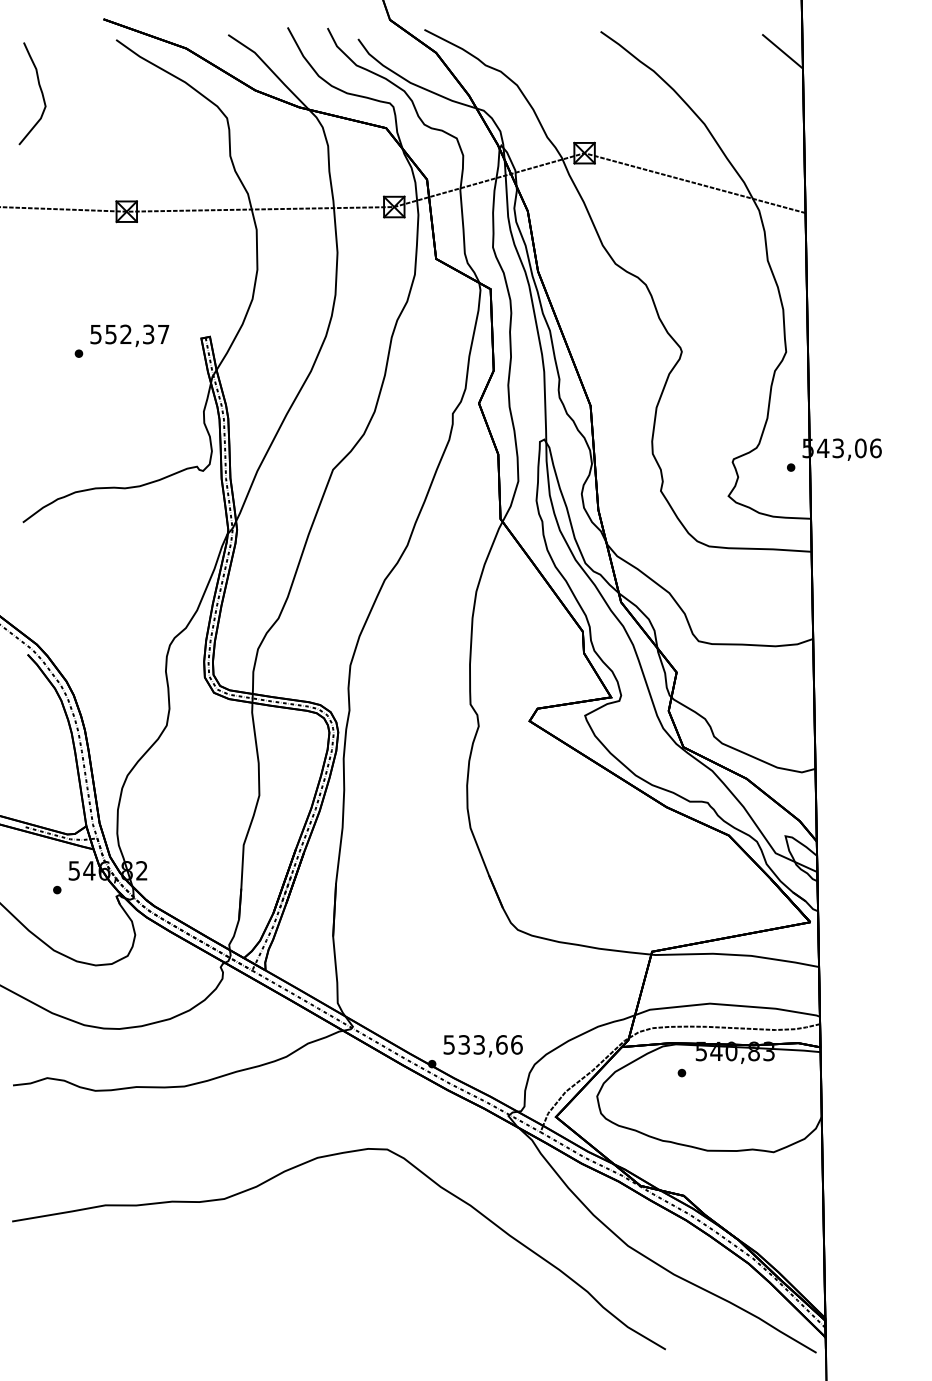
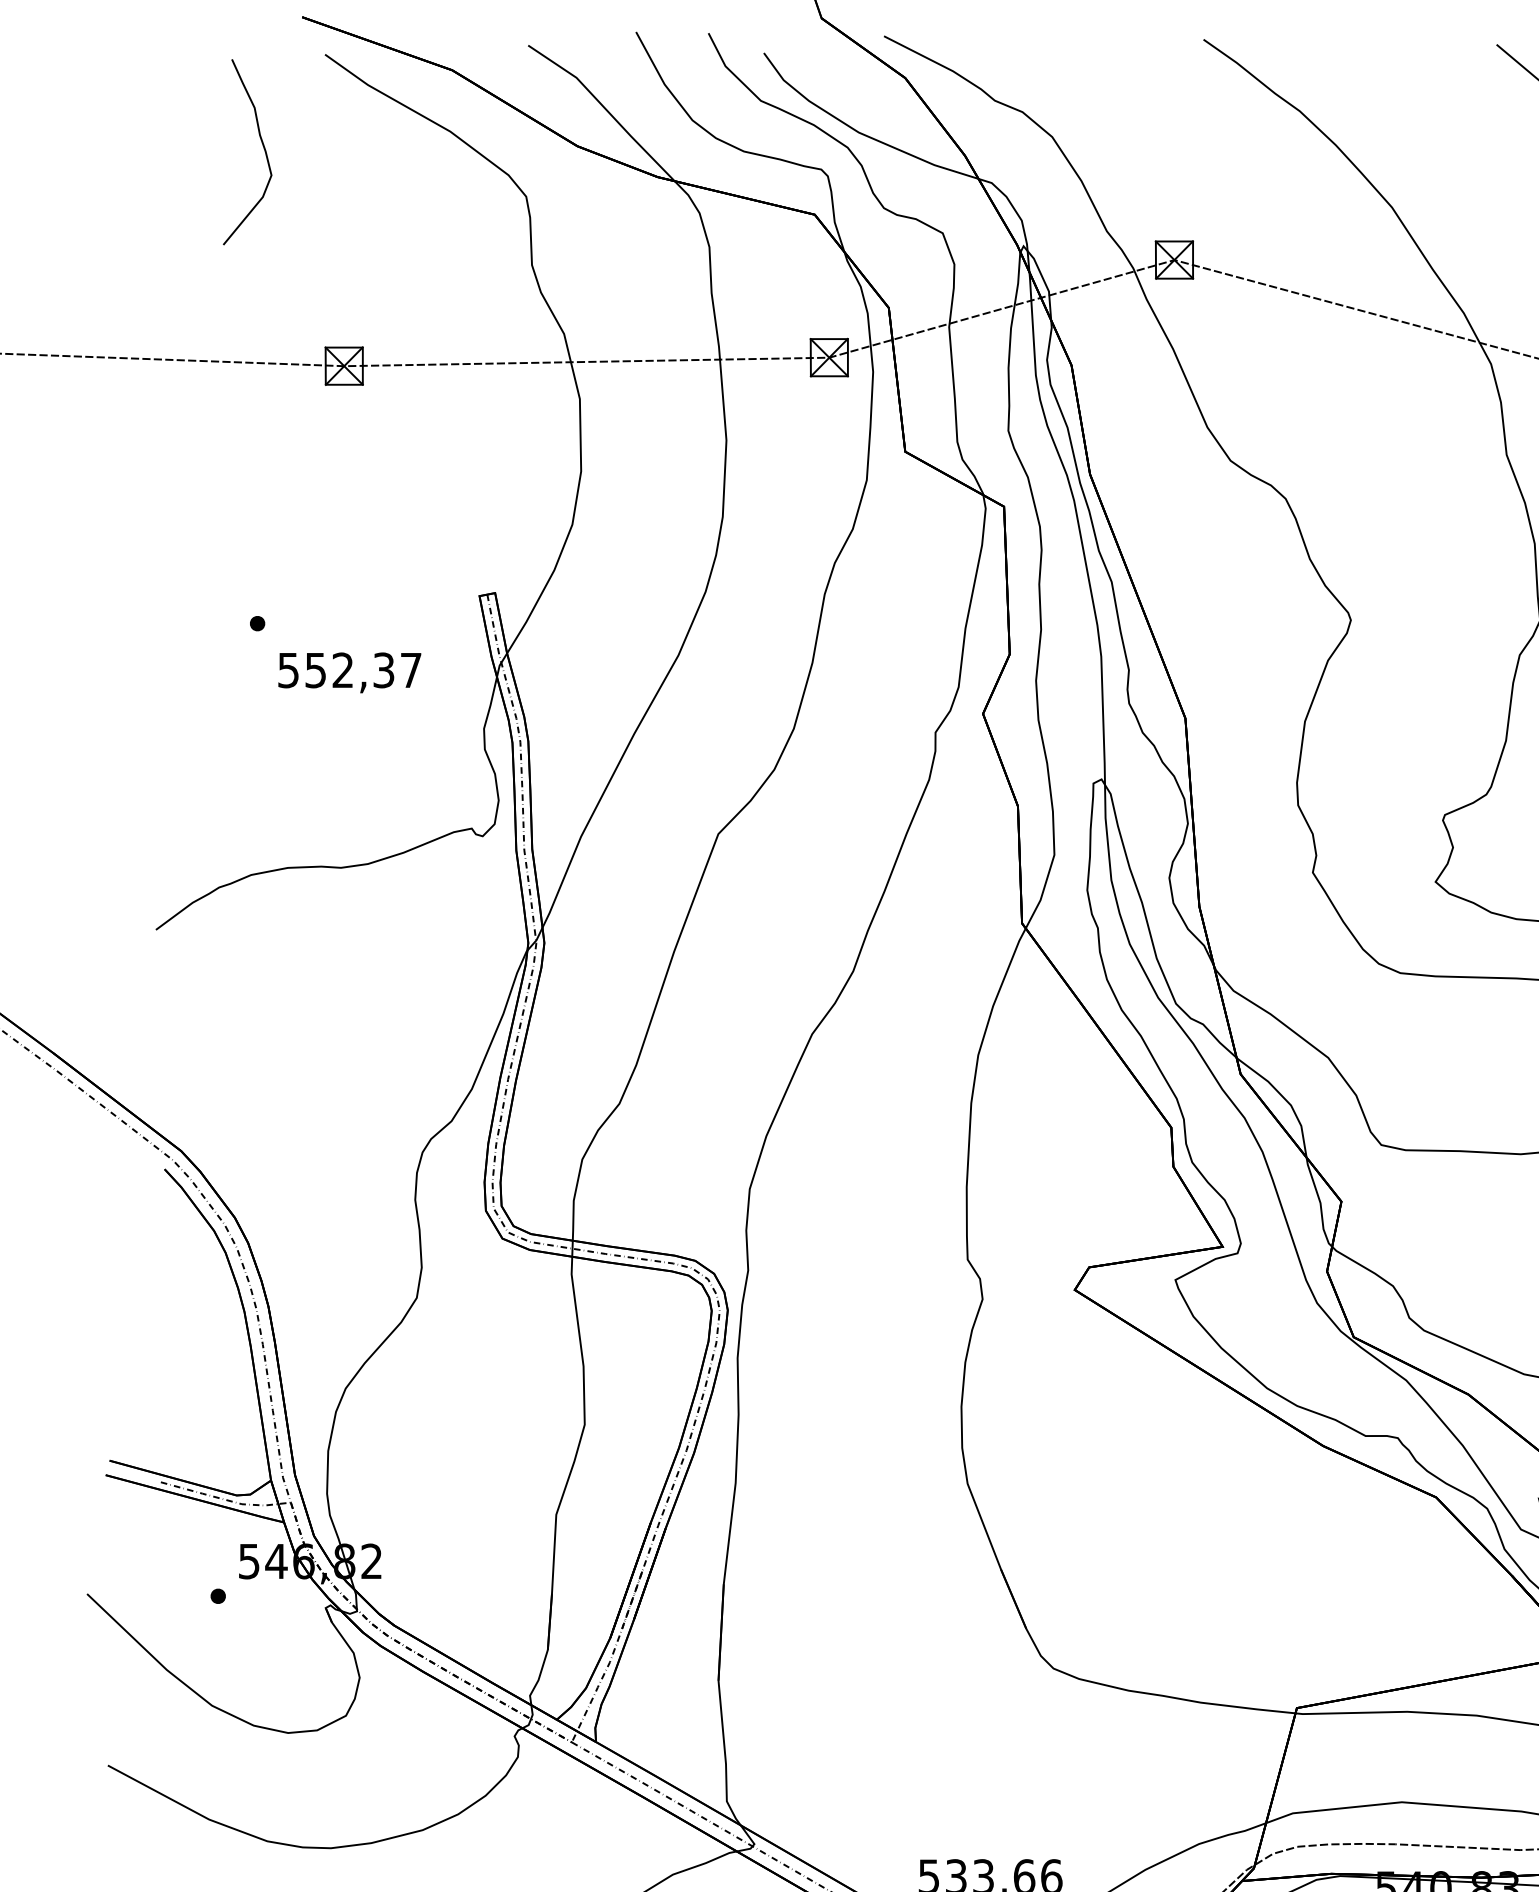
curve: (40, 91) -> (262, 148), moved
text: (129, 335) -> (349, 672), moved

